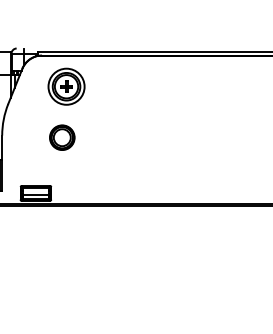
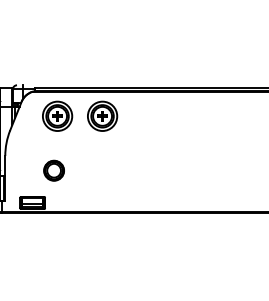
part: (121, 85) -> (102, 115), added
part: (61, 137) -> (53, 170), moved

